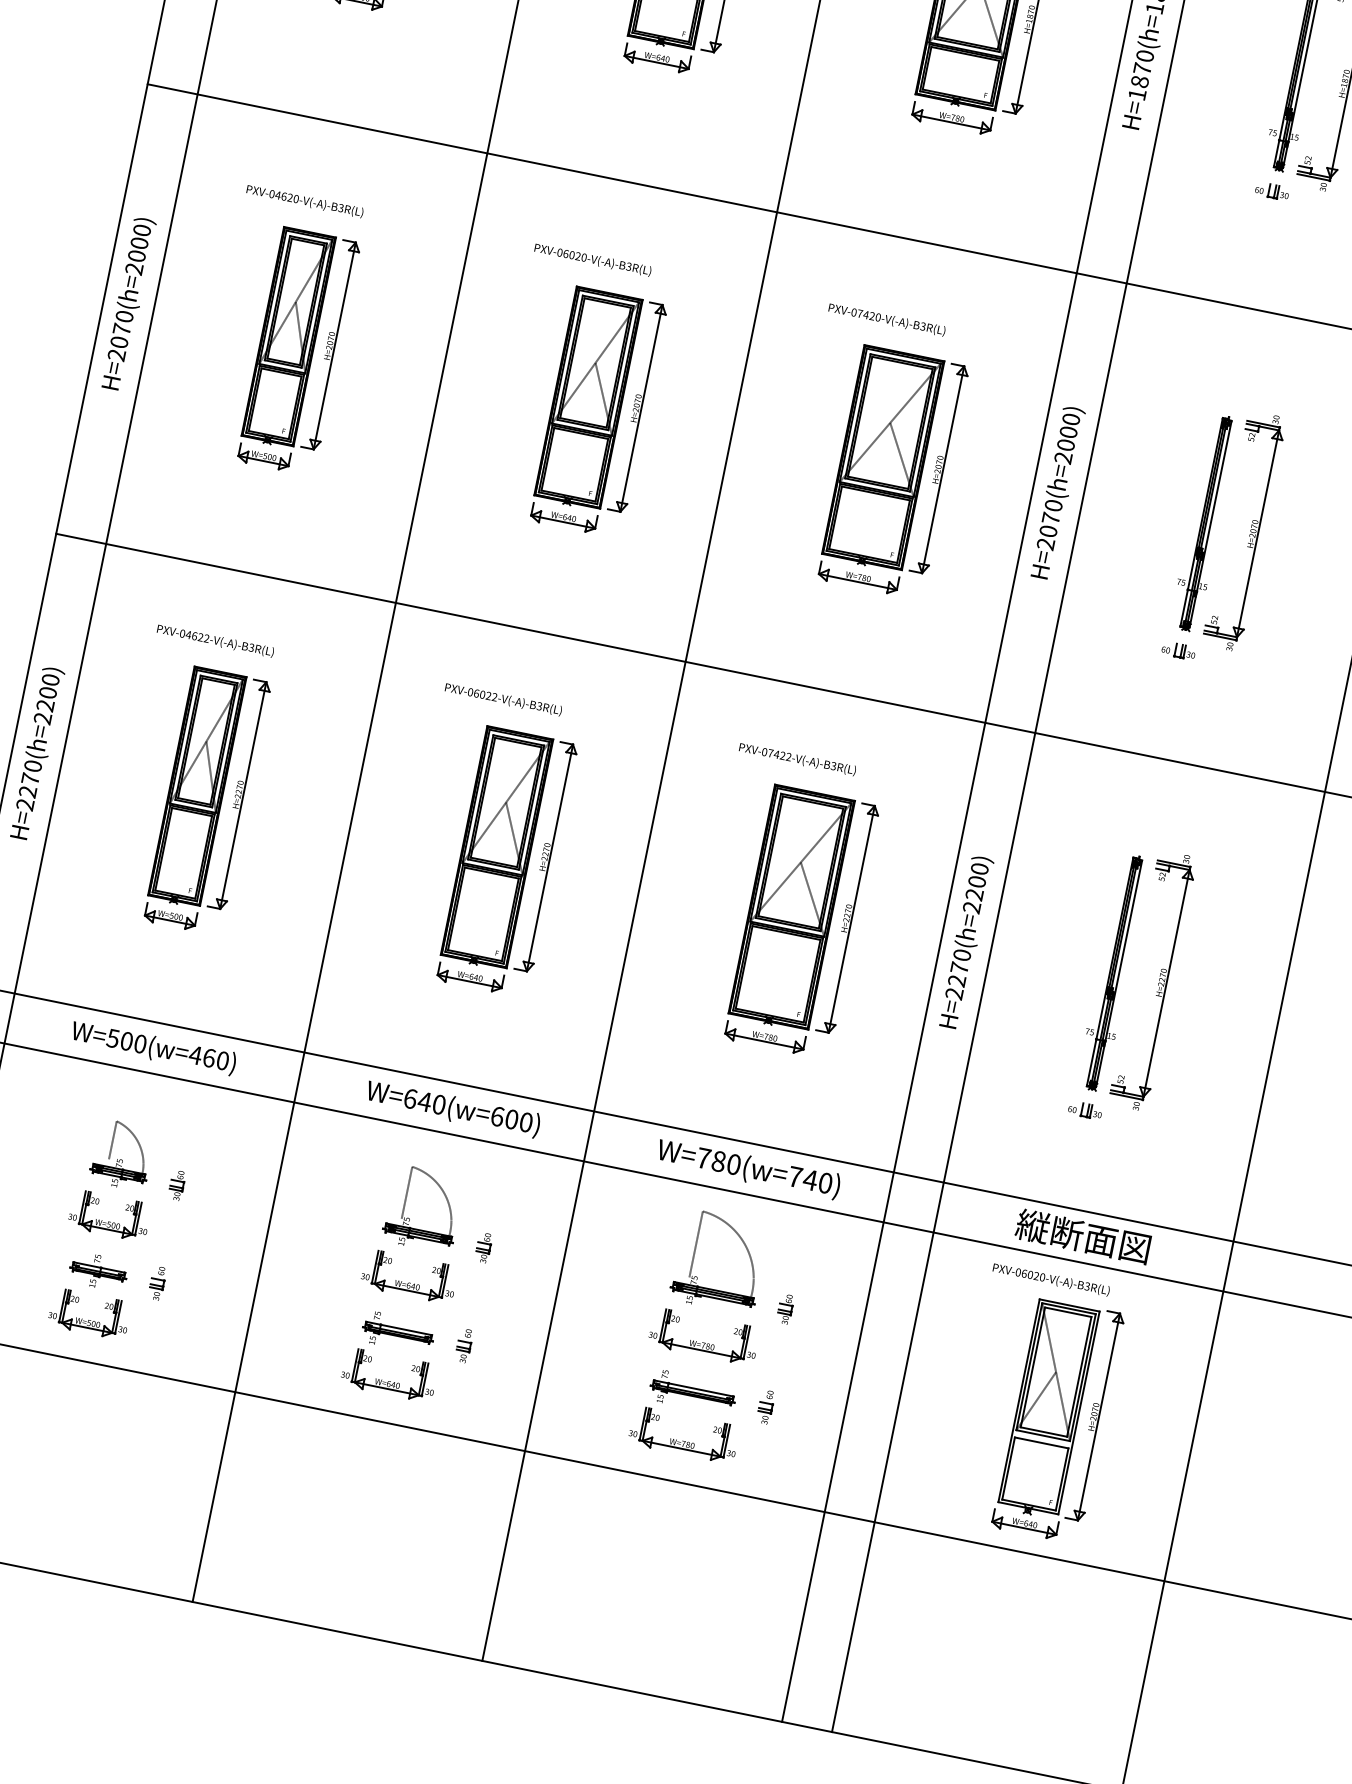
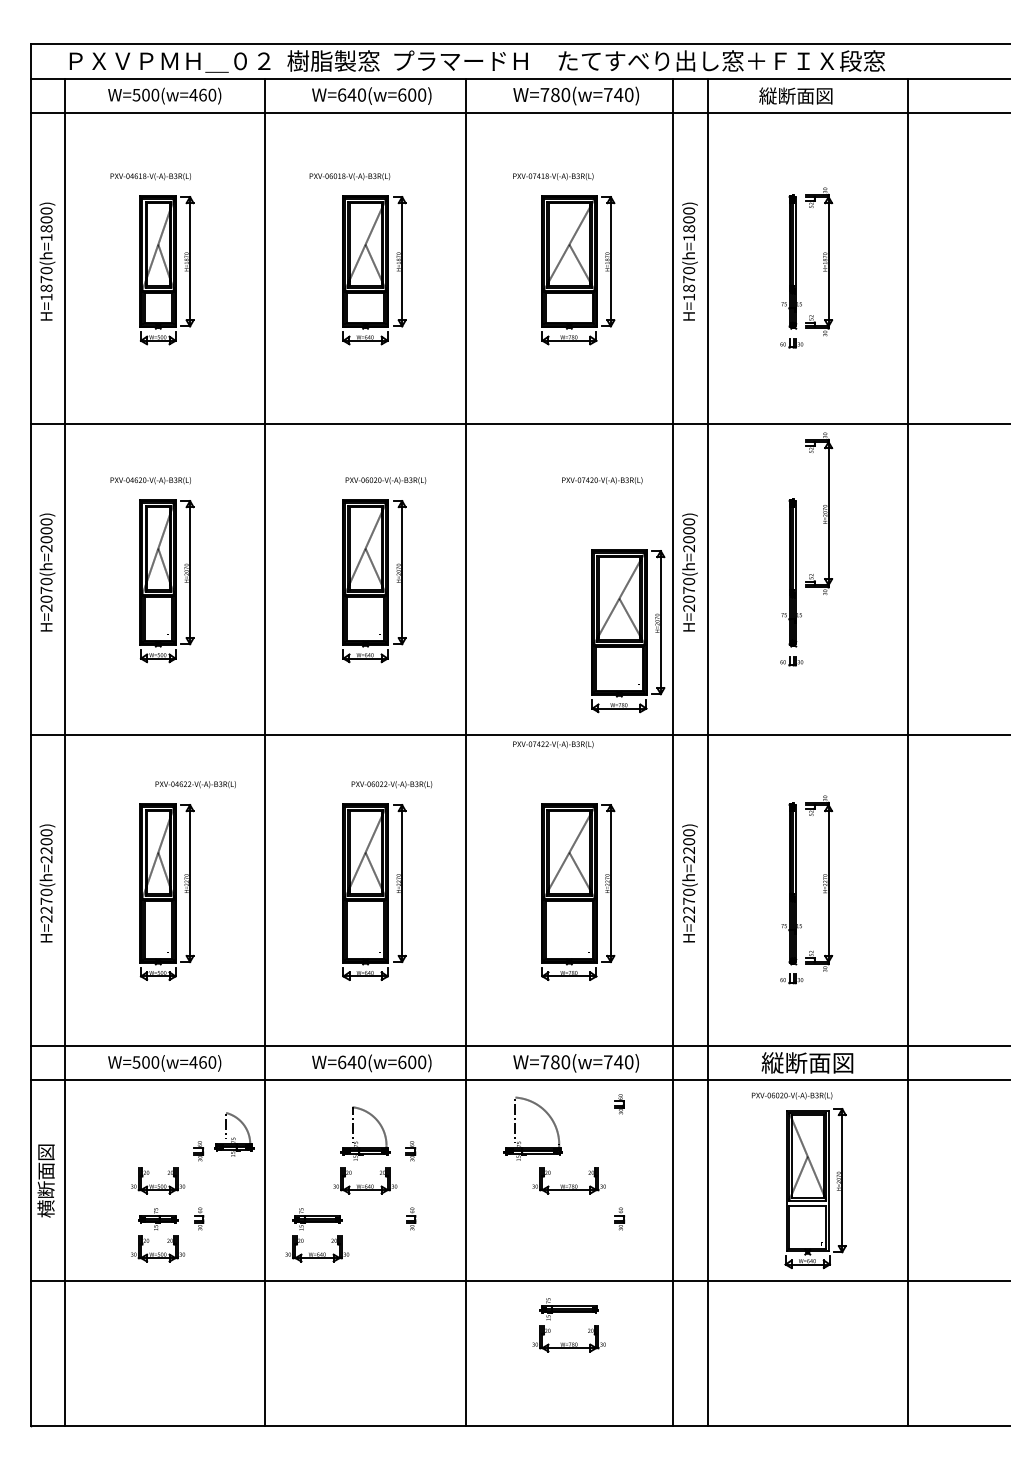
text: (592, 259) -> (385, 480), moved
text: (887, 319) -> (602, 480), moved
part: (893, 473) -> (628, 631), moved
part: (1244, 530) -> (819, 513), moved
text: (215, 640) -> (195, 784), moved
text: (502, 699) -> (391, 784), moved
text: (797, 759) -> (553, 744), moved
part: (122, 1154) -> (234, 1134), moved
part: (693, 1256) -> (515, 1128), moved
part: (785, 1309) -> (619, 1104), moved
part: (397, 1337) -> (317, 1222), moved
part: (690, 1397) -> (568, 1312), moved

